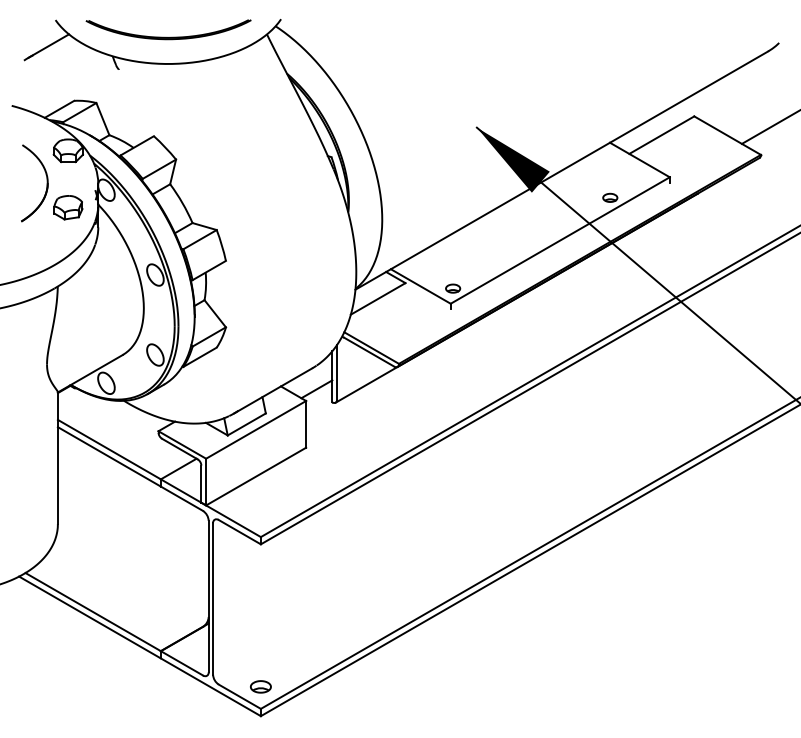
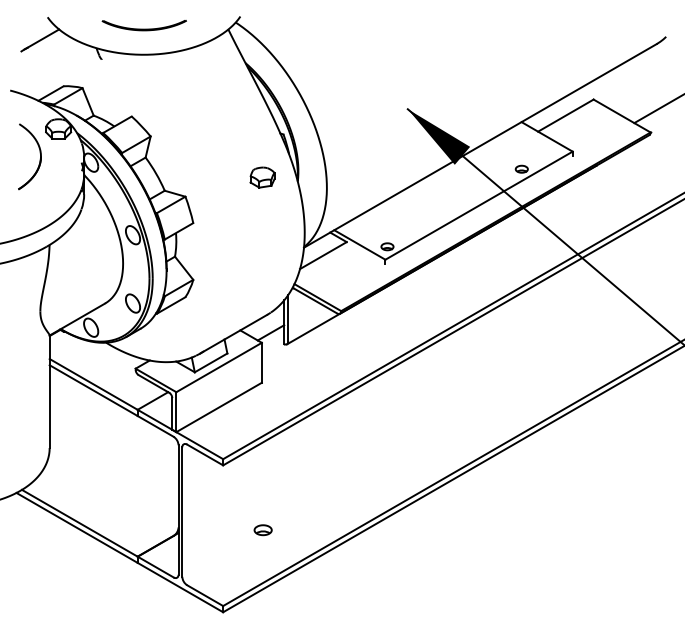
part: (168, 29) -> (144, 25), size x0.6
part: (68, 207) -> (262, 177), moved
part: (260, 687) -> (262, 530), moved

